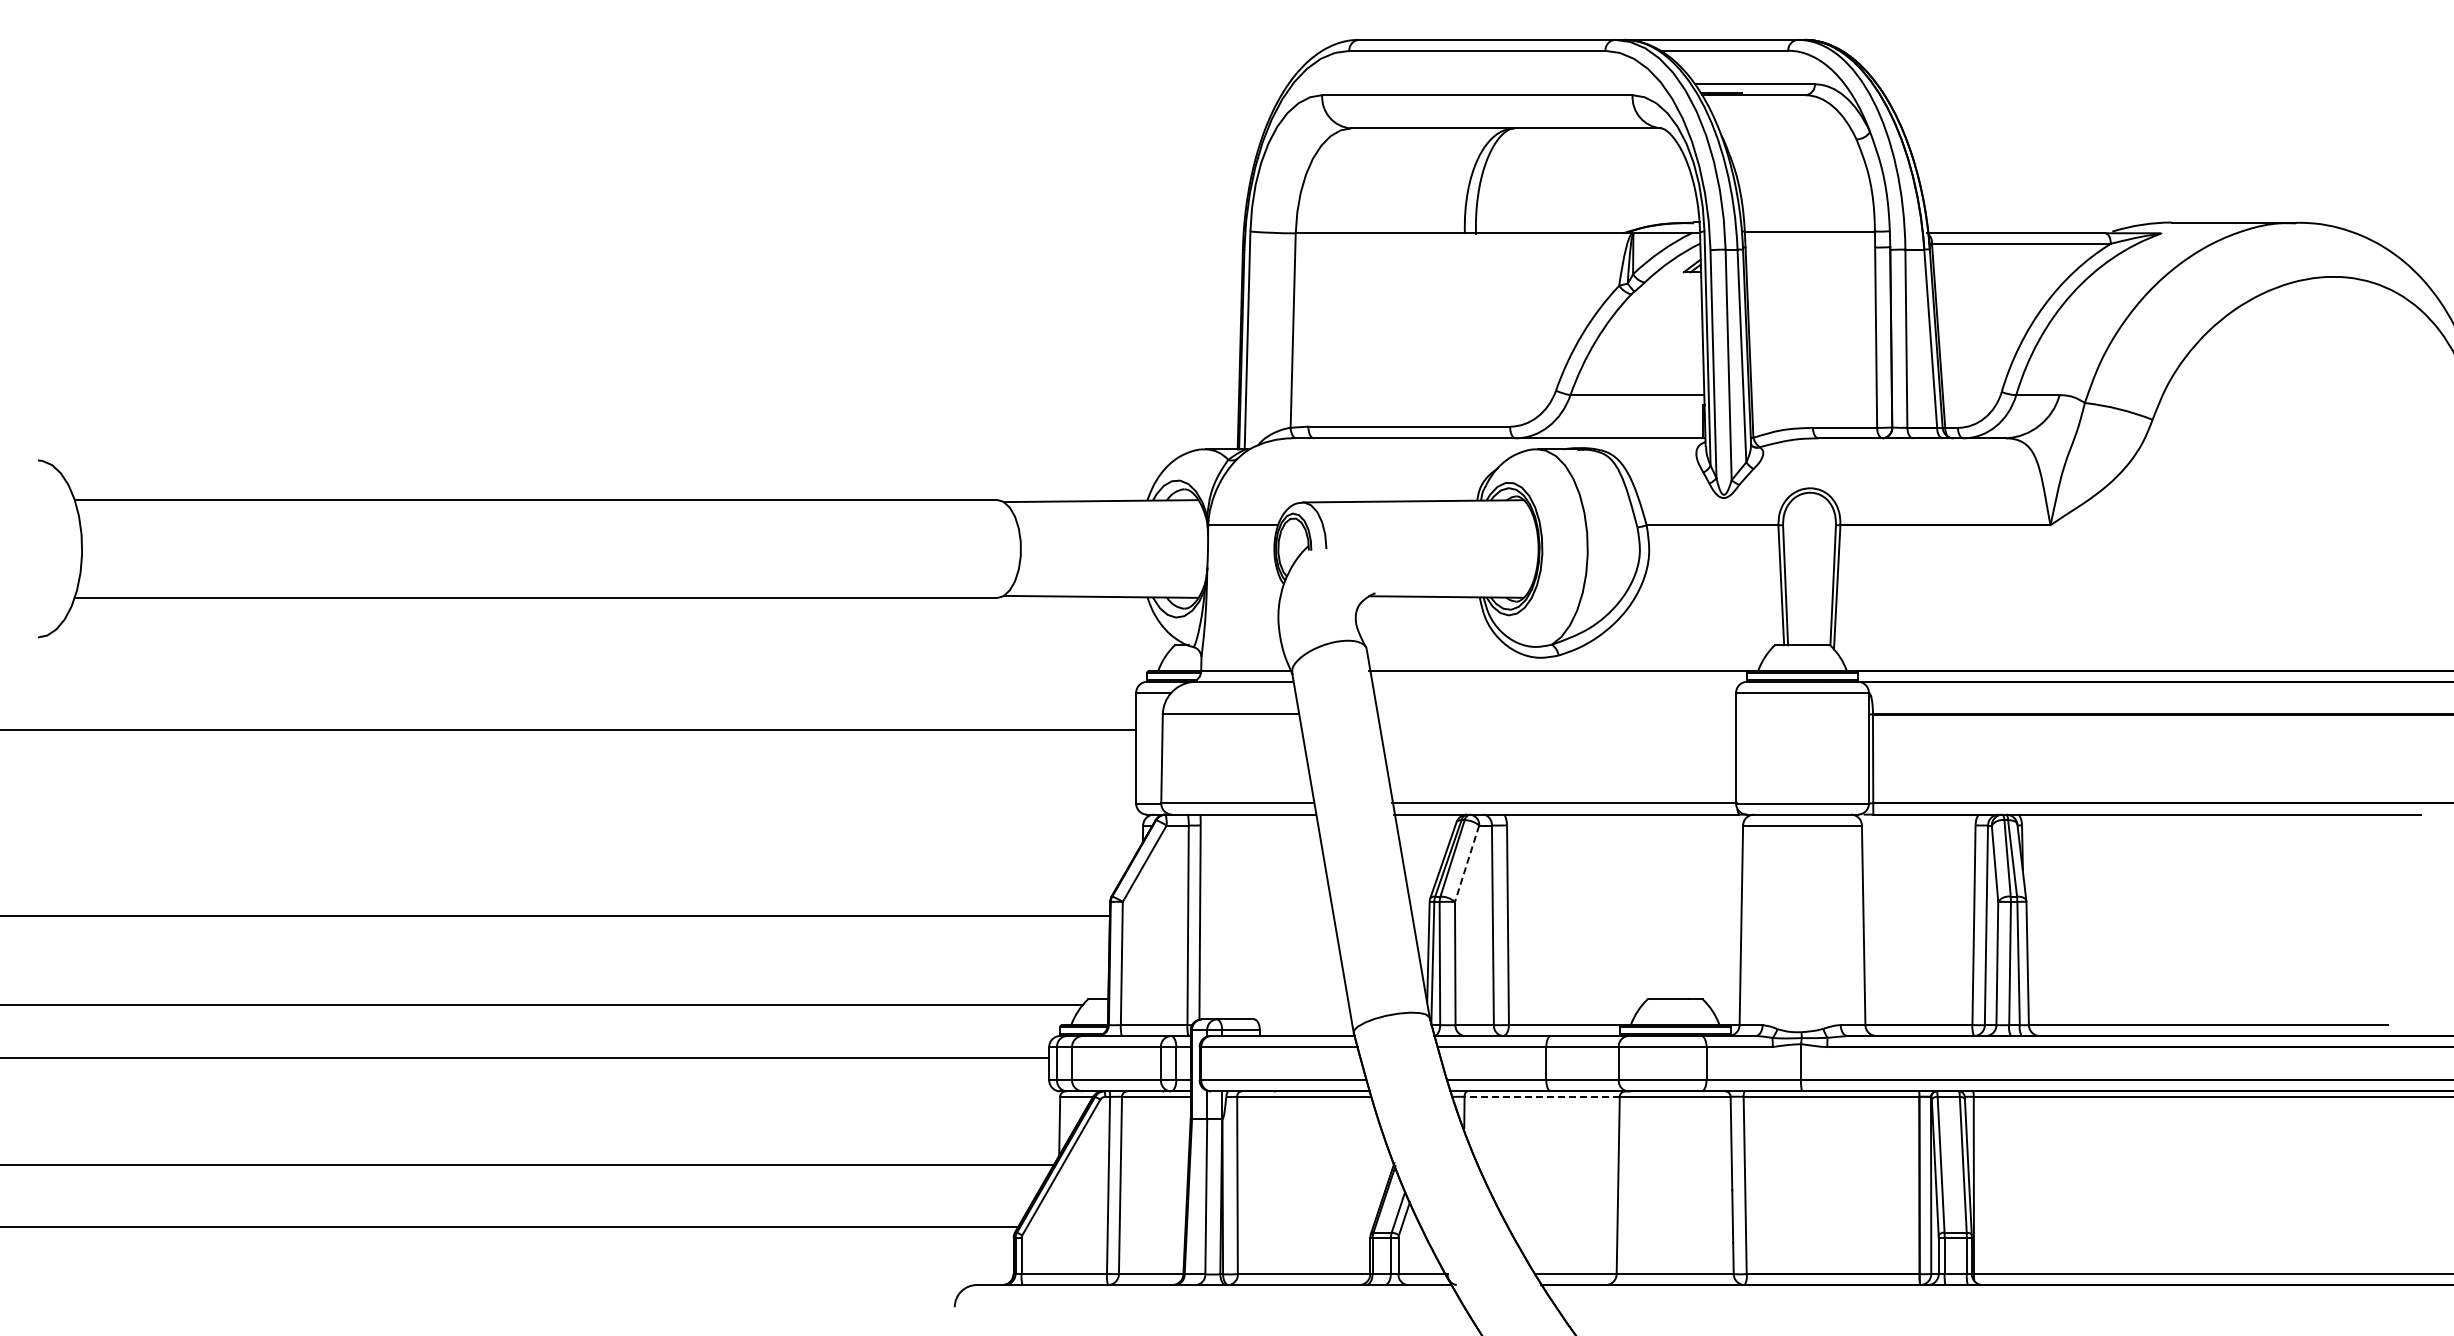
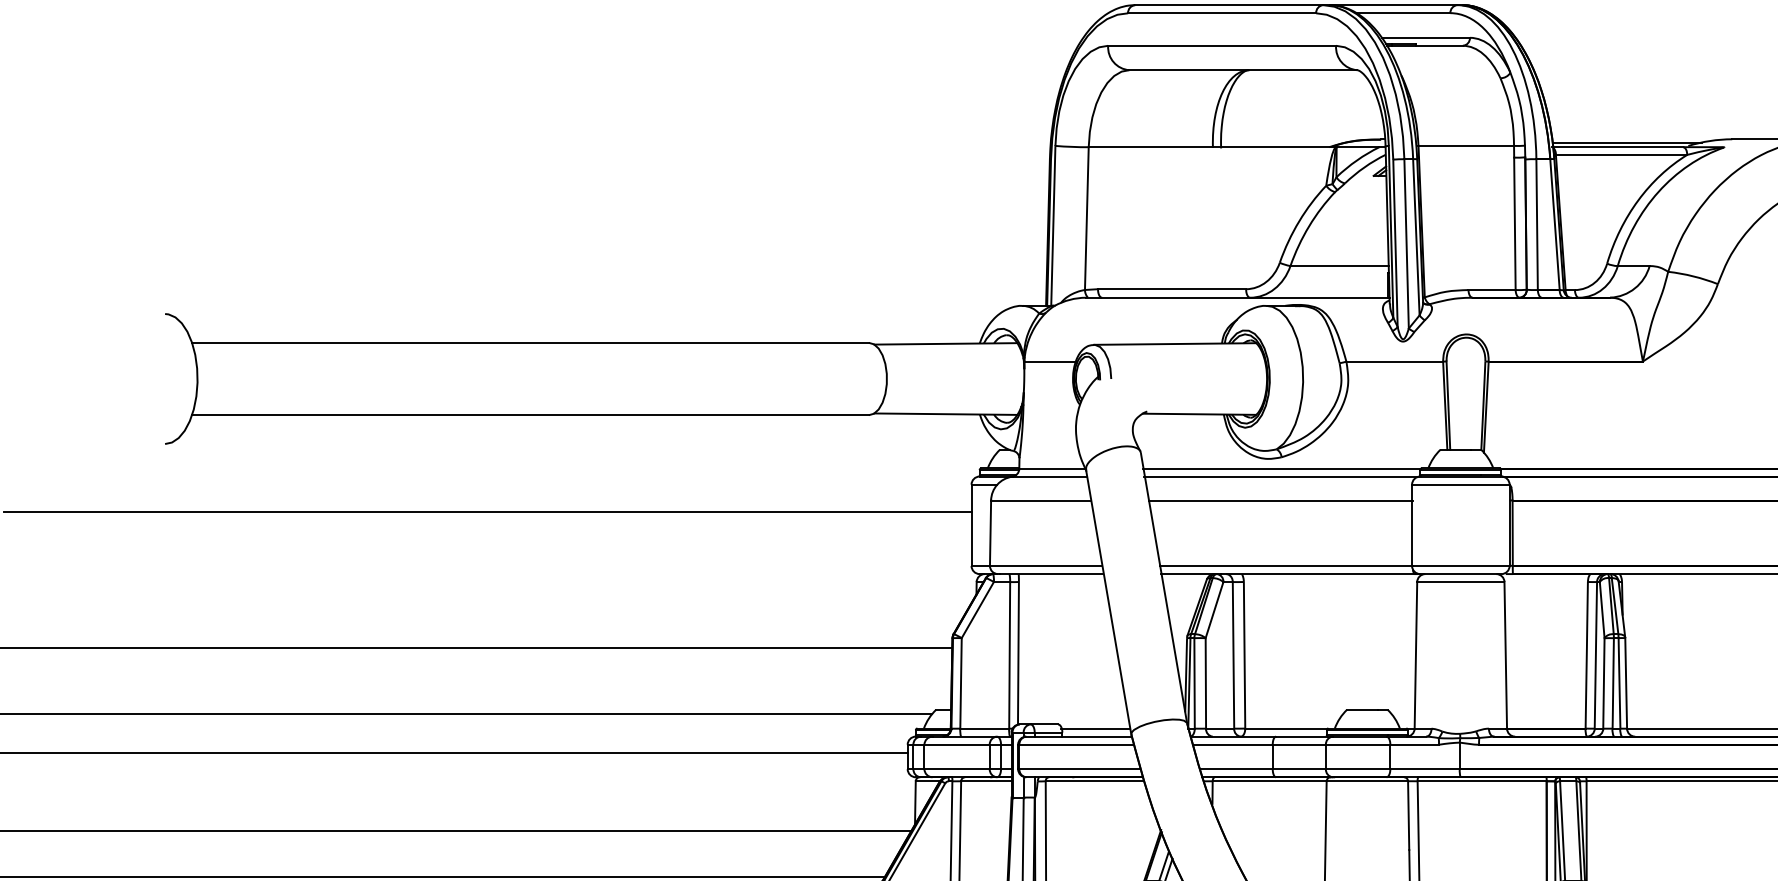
line: (2028, 226) -> (1626, 142), added
line: (1557, 682) -> (1280, 477), added
line: (1557, 714) -> (1280, 500), added
line: (1466, 864) -> (1214, 610), dashed -> solid
line: (1304, 1025) -> (1095, 728), added
line: (1542, 1096) -> (1269, 781), dashed -> solid

